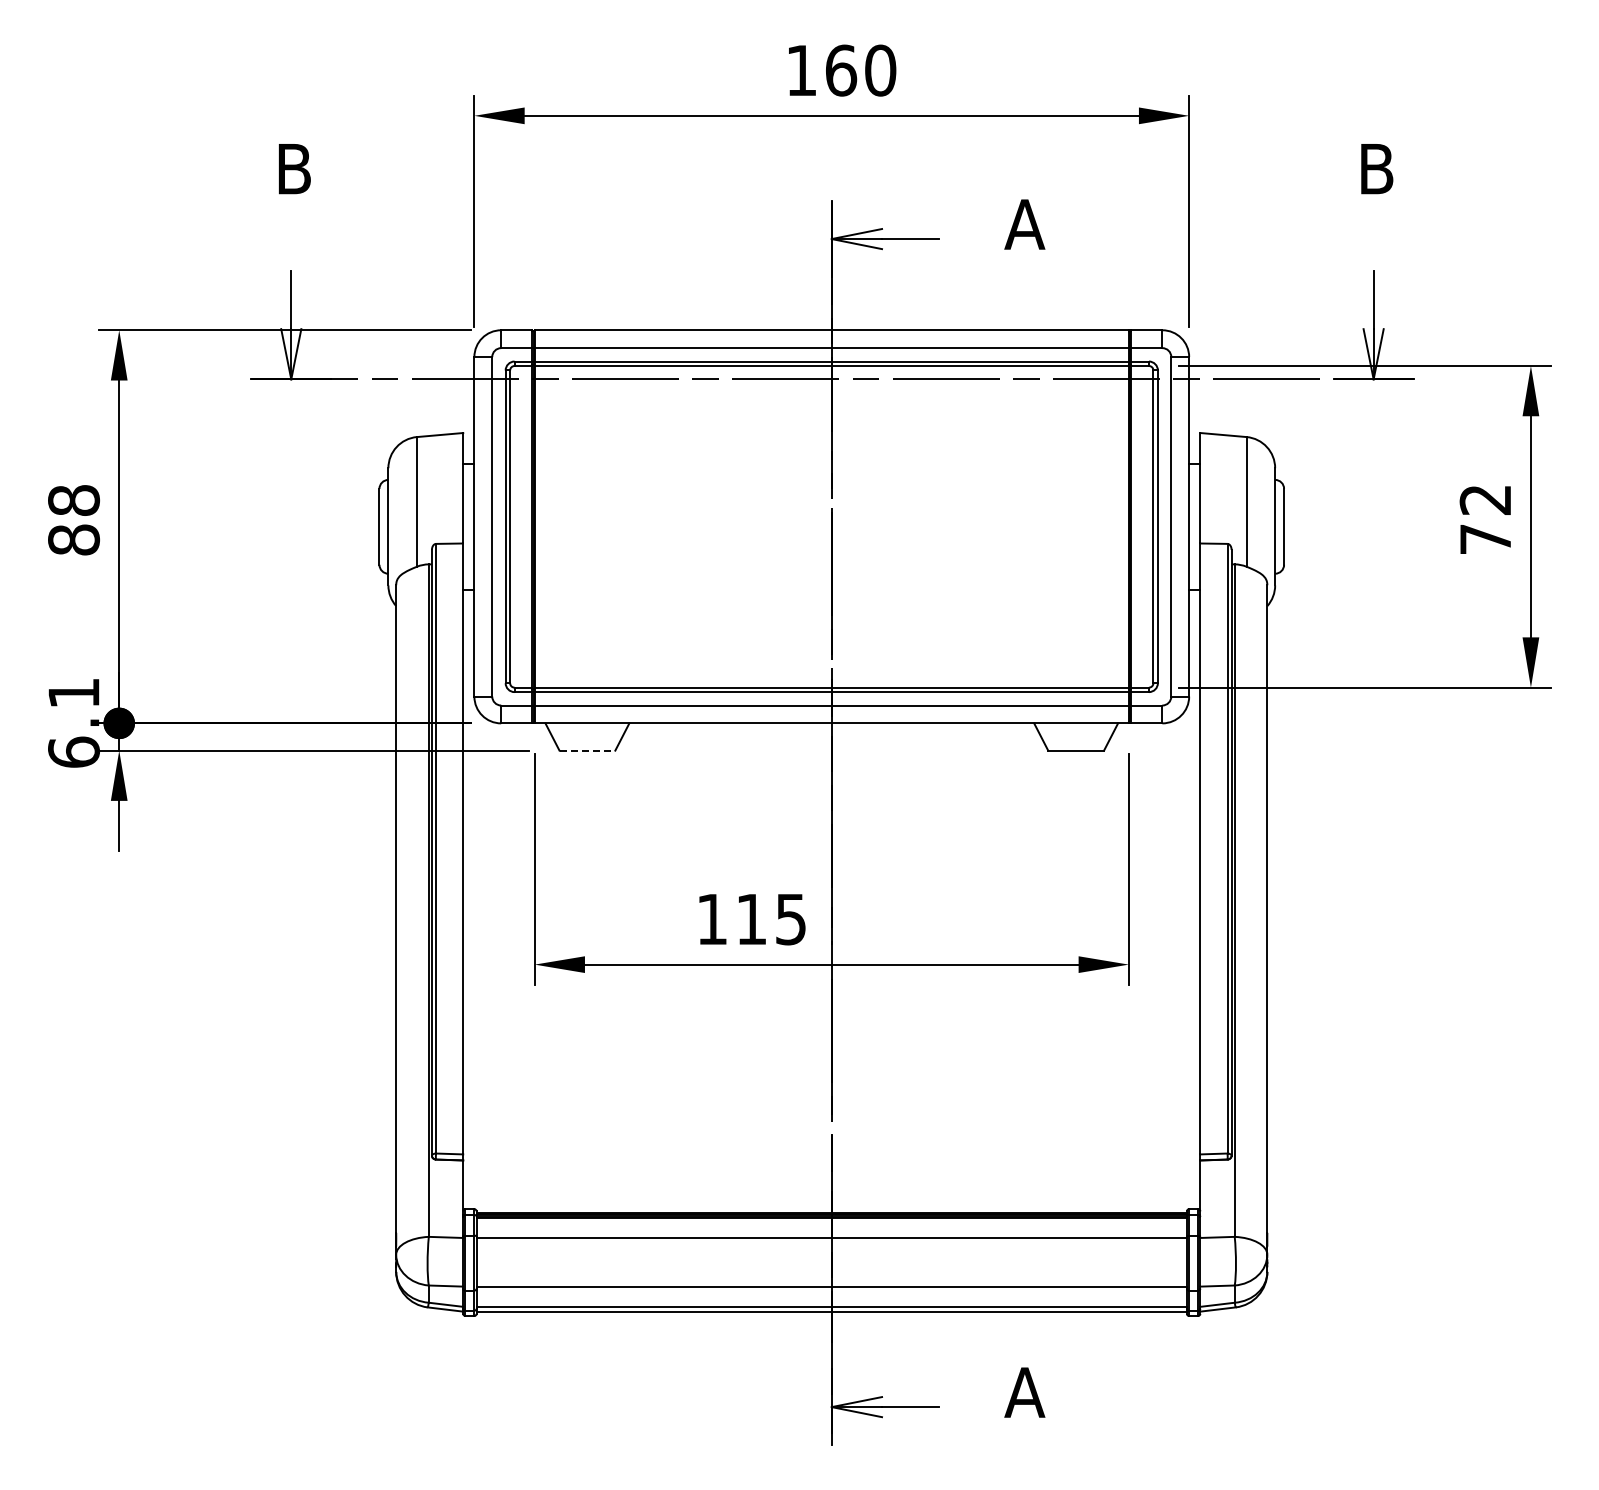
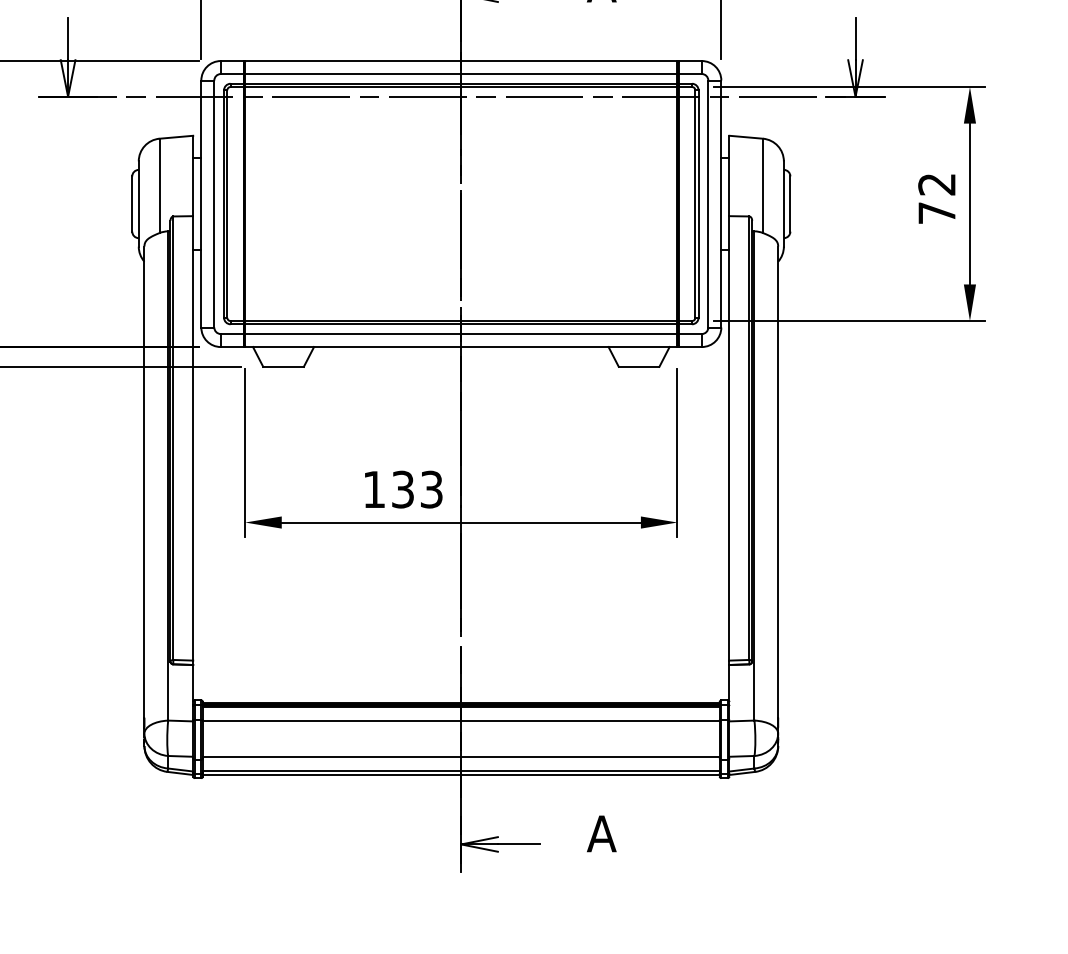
line: (587, 750) -> (283, 366), dashed -> solid
text: (770, 919) -> (416, 489), 115 -> 133

